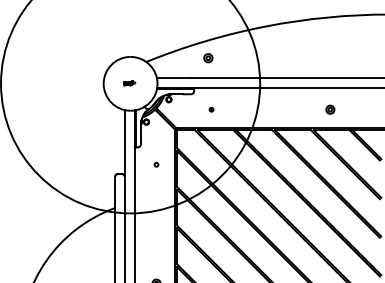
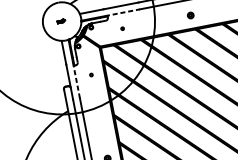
line: (215, 87) -> (122, 12), solid -> dashed
part: (330, 109) -> (190, 15), moved
line: (134, 168) -> (76, 80), solid -> dashed

